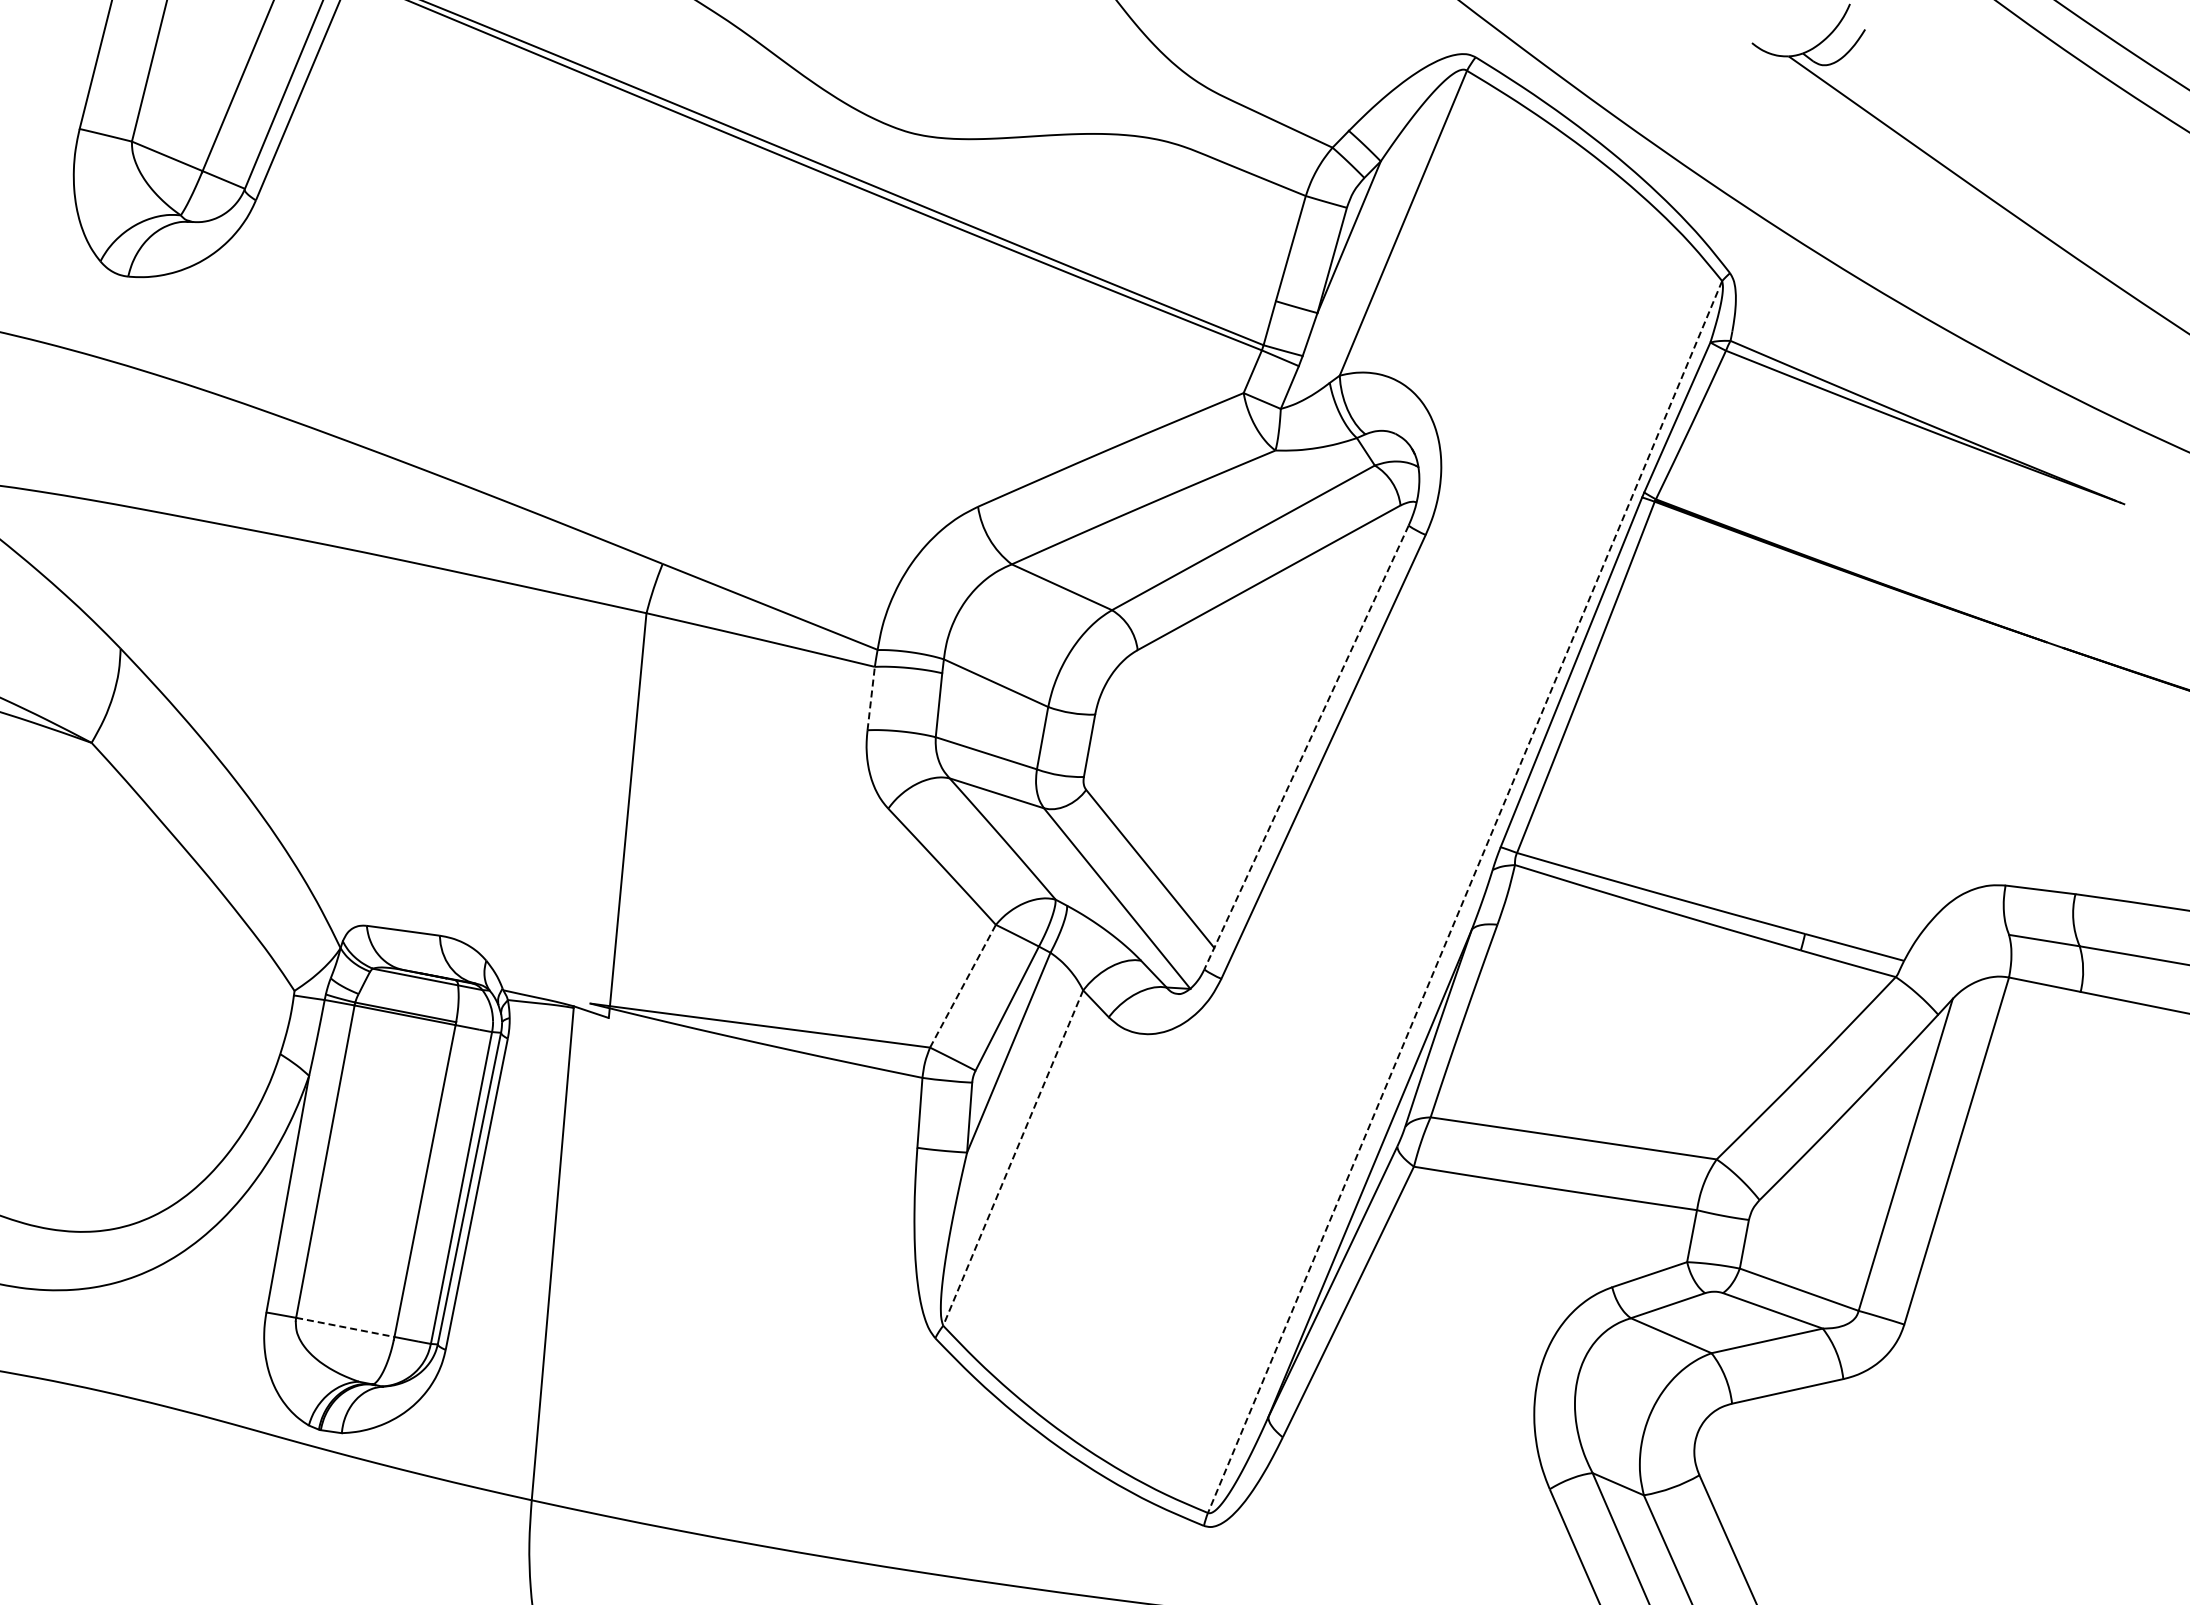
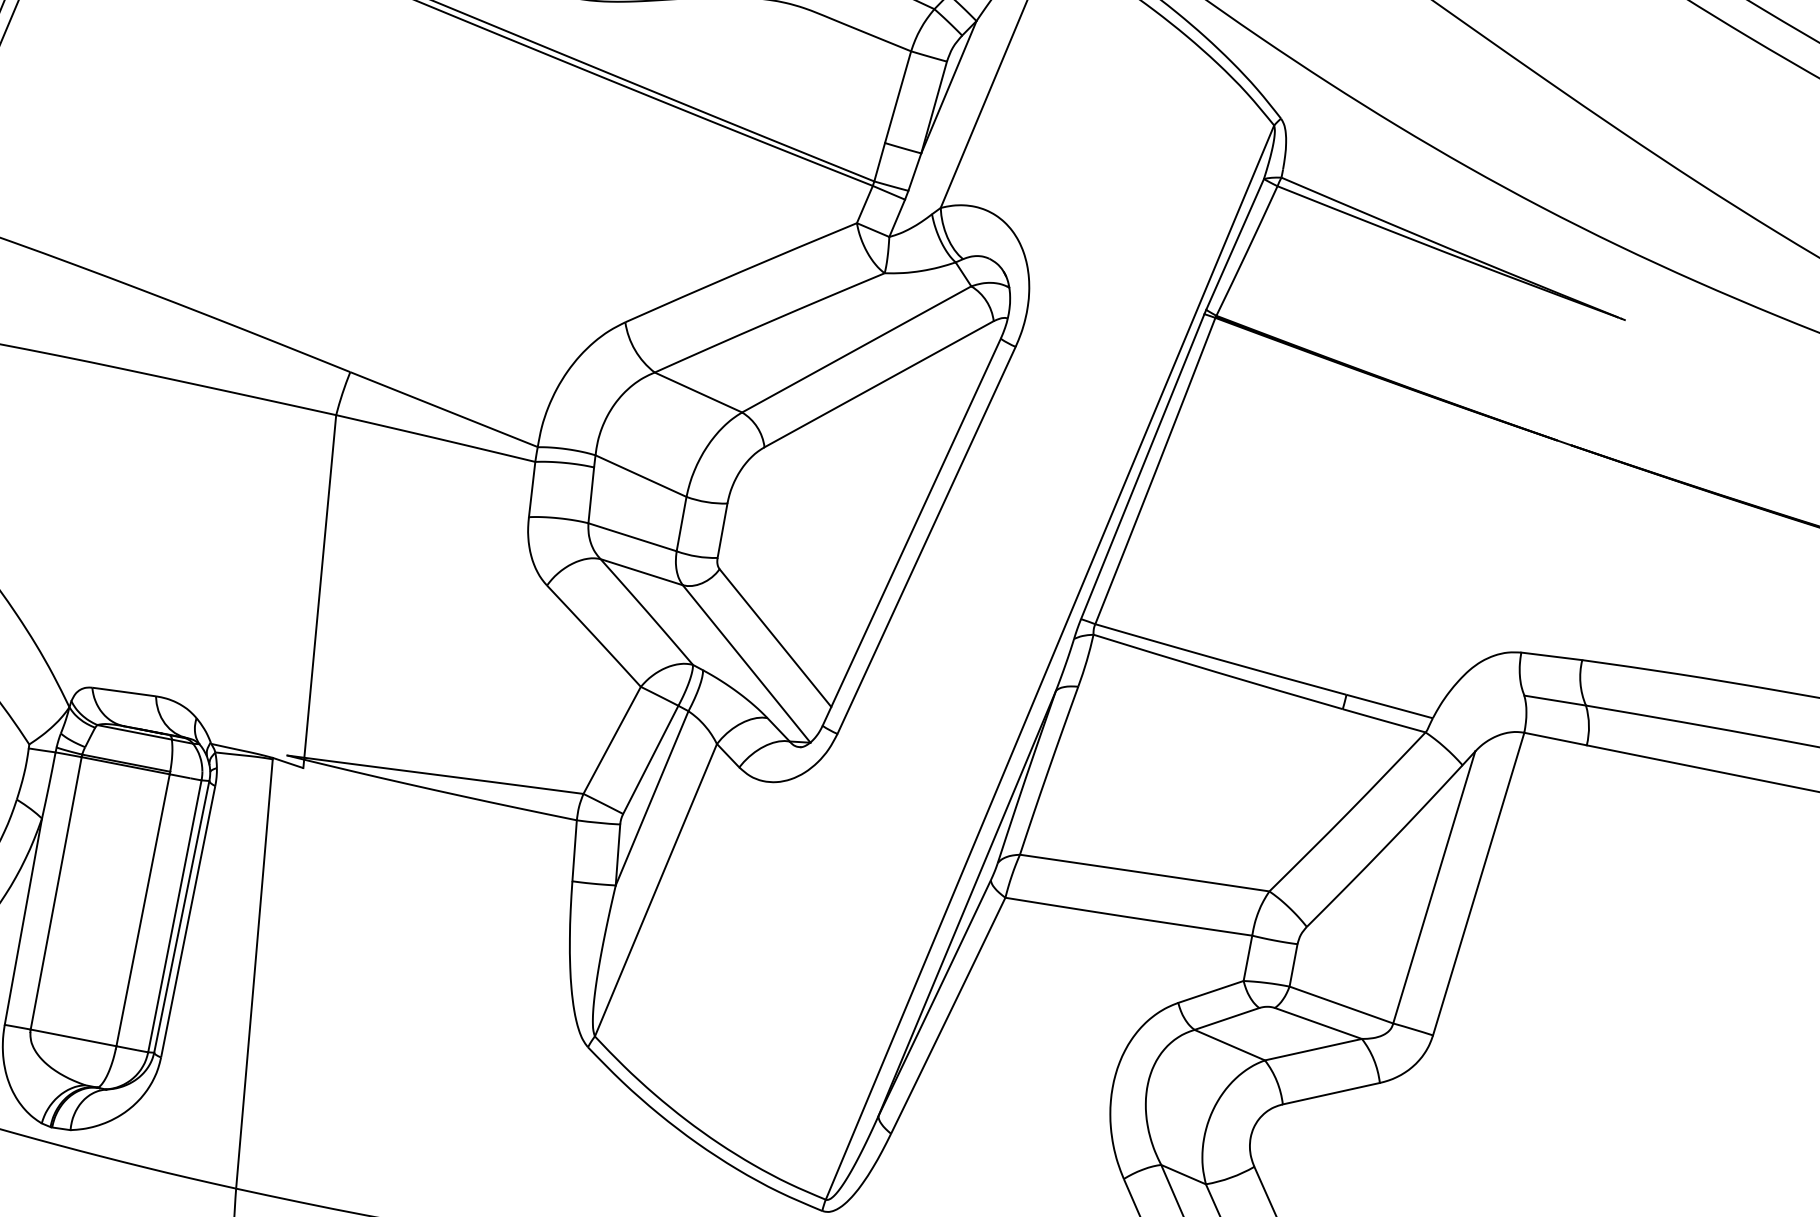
line: (871, 698) -> (532, 489), dashed -> solid
line: (1306, 748) -> (911, 533), dashed -> solid
line: (1464, 897) -> (1049, 663), dashed -> solid
line: (962, 986) -> (611, 740), dashed -> solid
line: (1013, 1158) -> (656, 890), dashed -> solid
line: (345, 1327) -> (73, 1037), dashed -> solid

